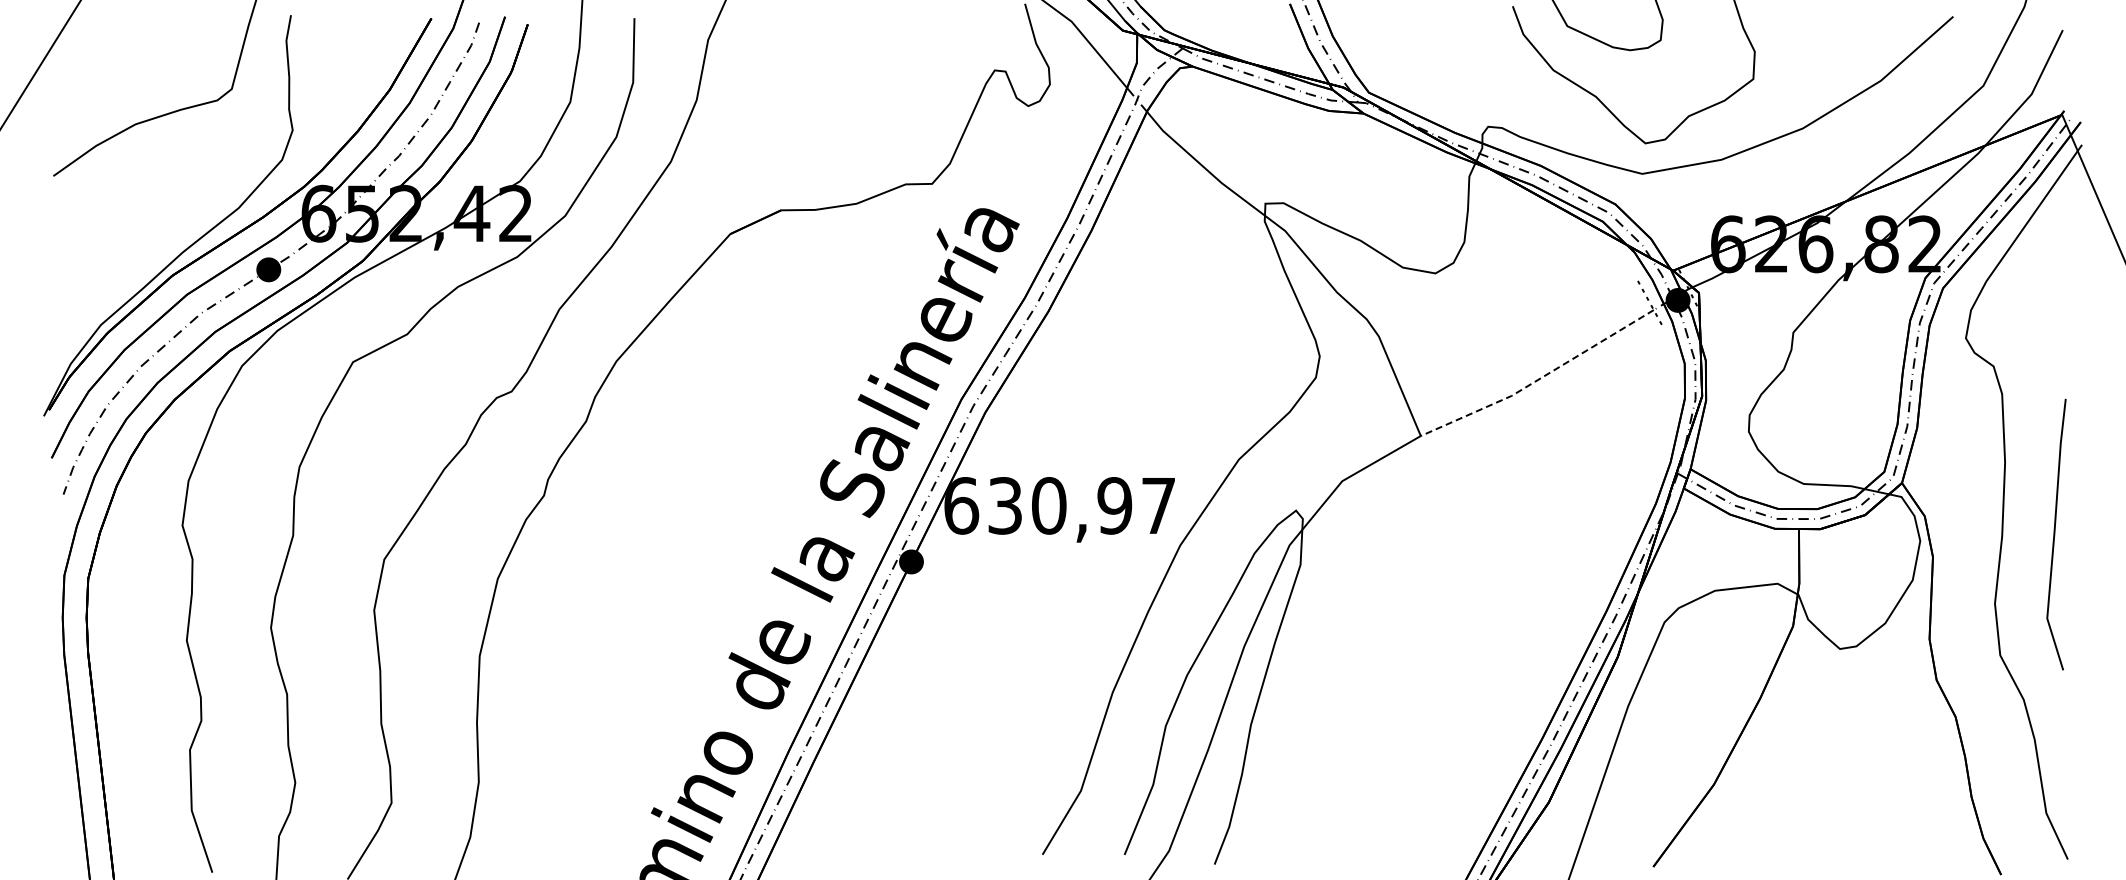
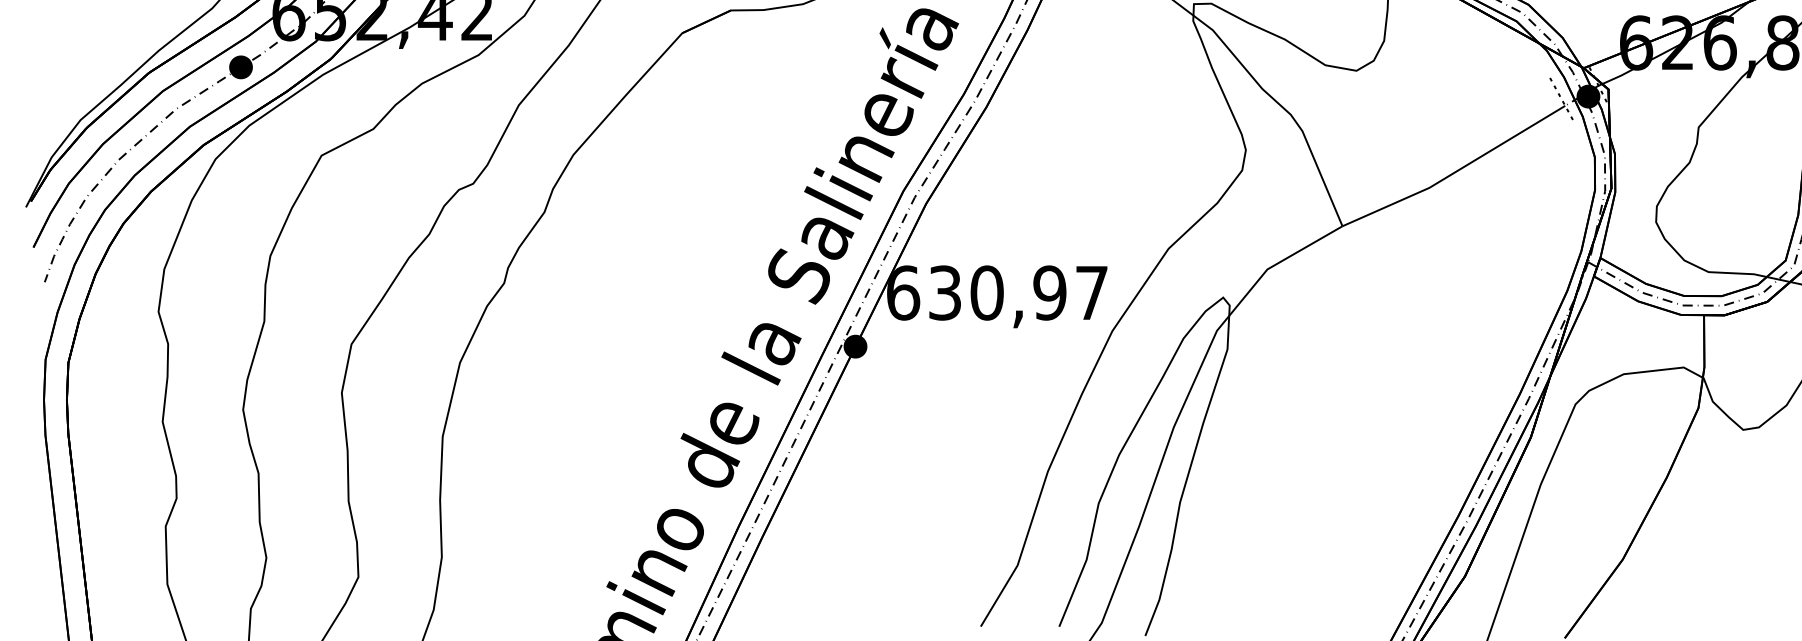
line: (1539, 379) -> (1455, 172), dashed -> solid

